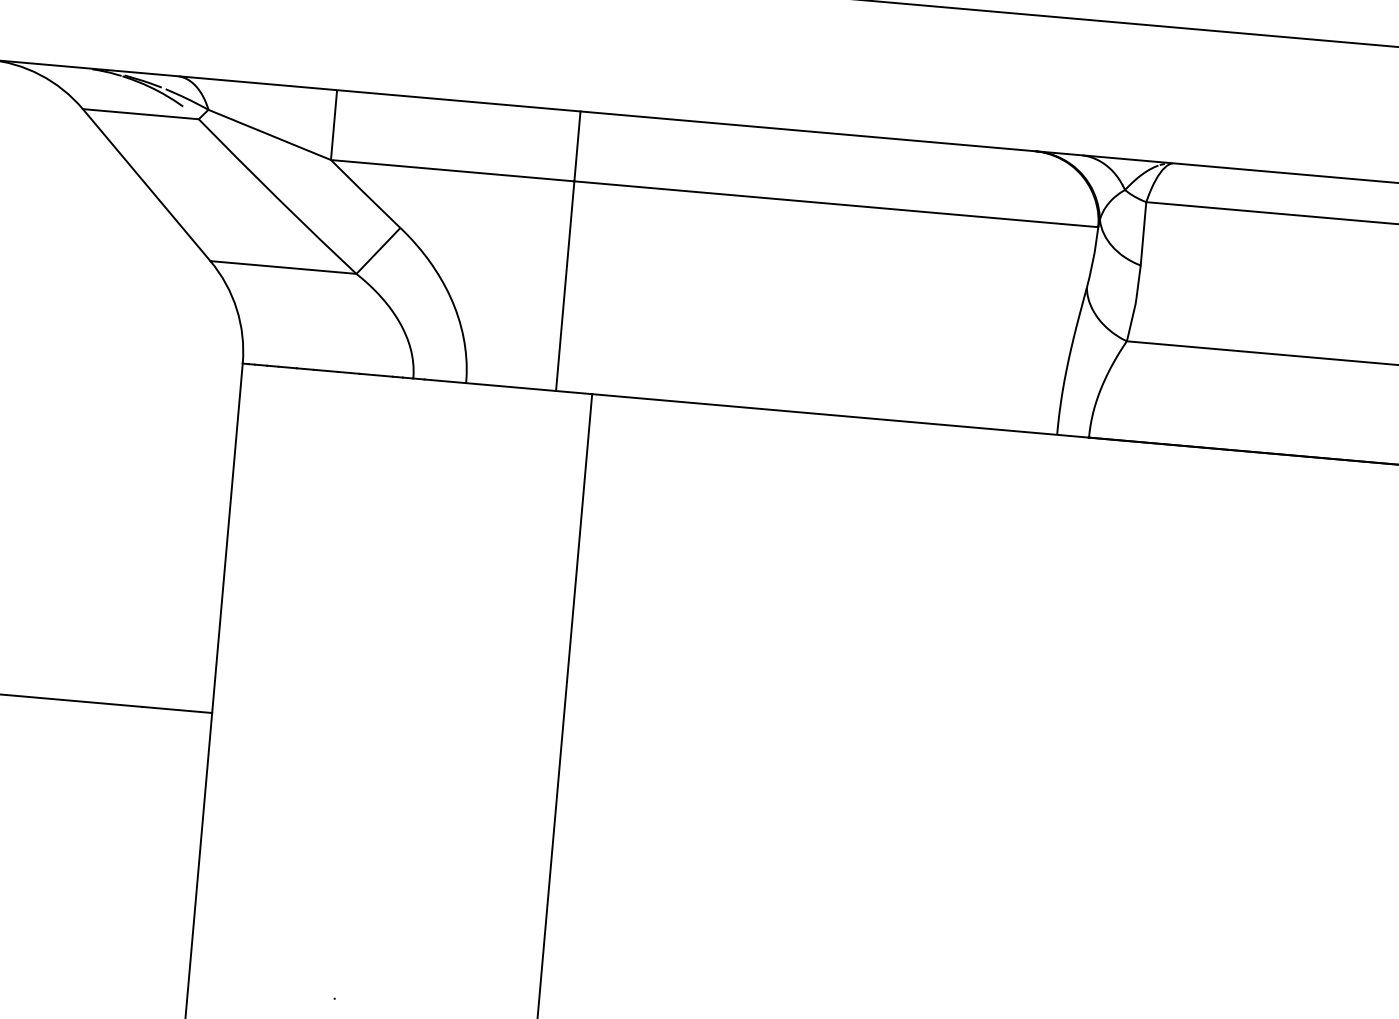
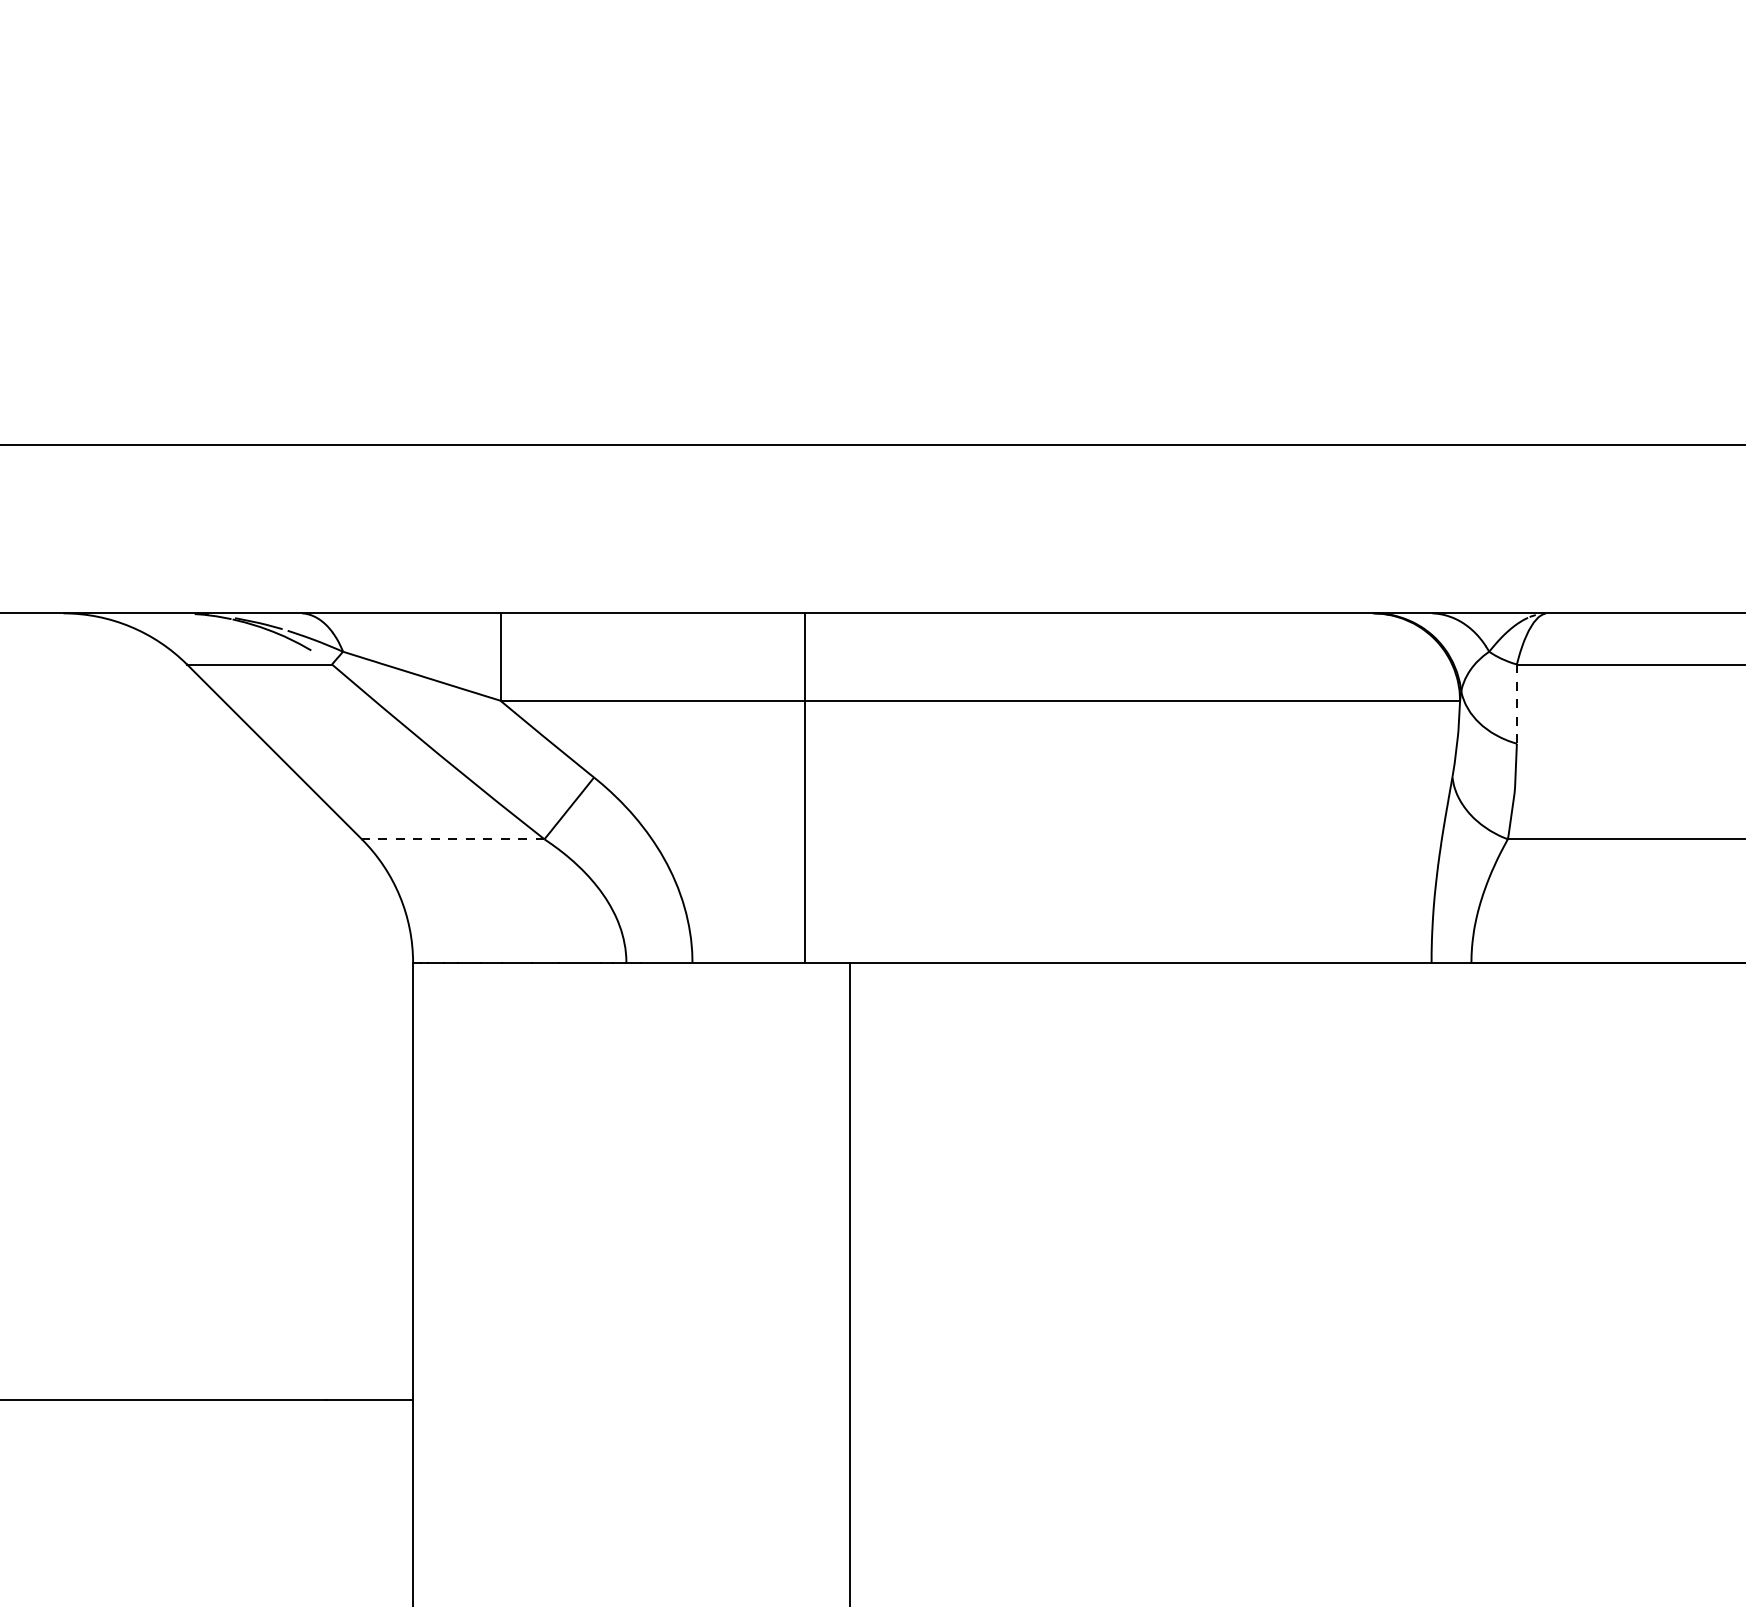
line: (1143, 234) -> (1516, 704), solid -> dashed
line: (282, 267) -> (452, 839), solid -> dashed

